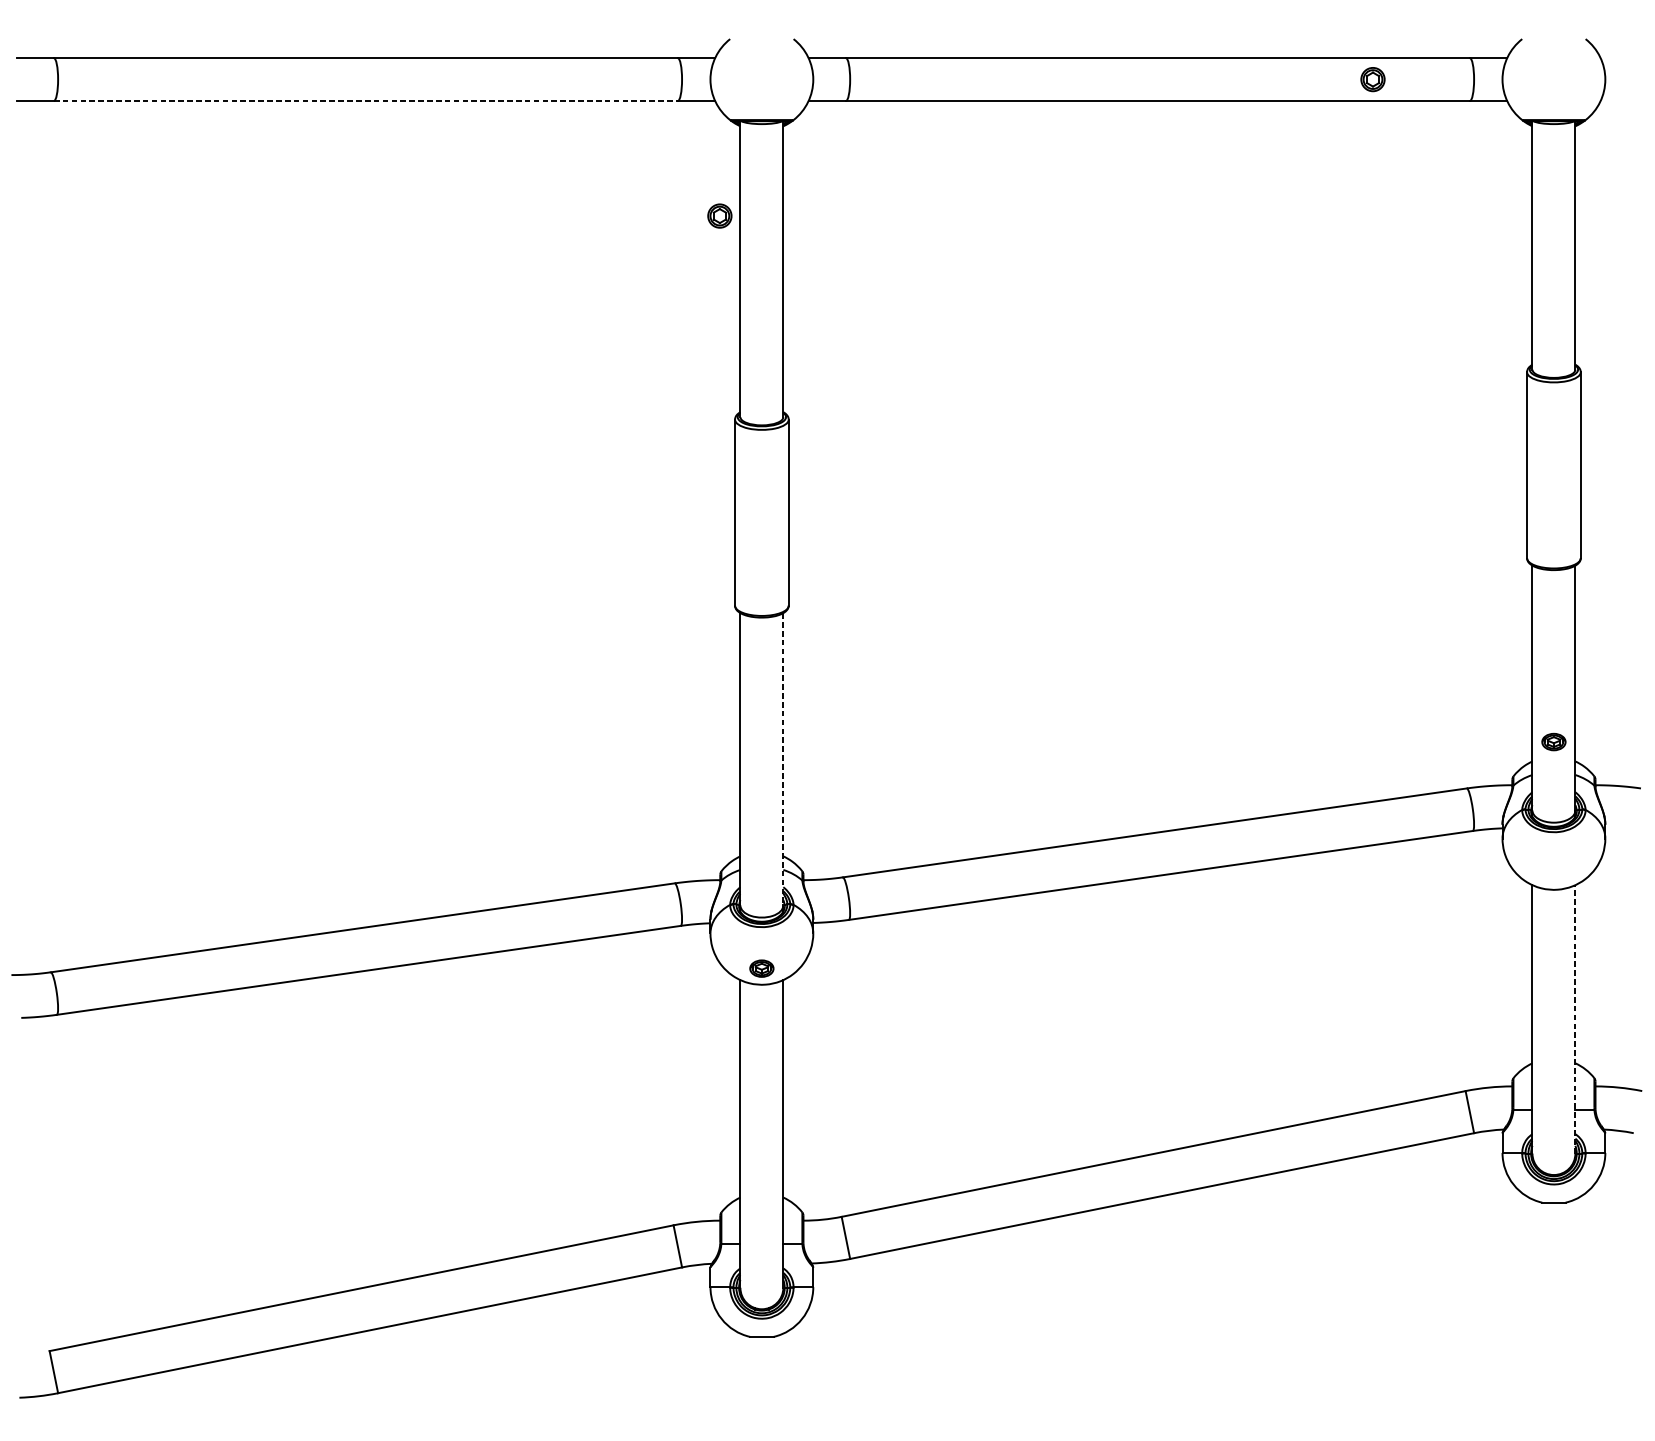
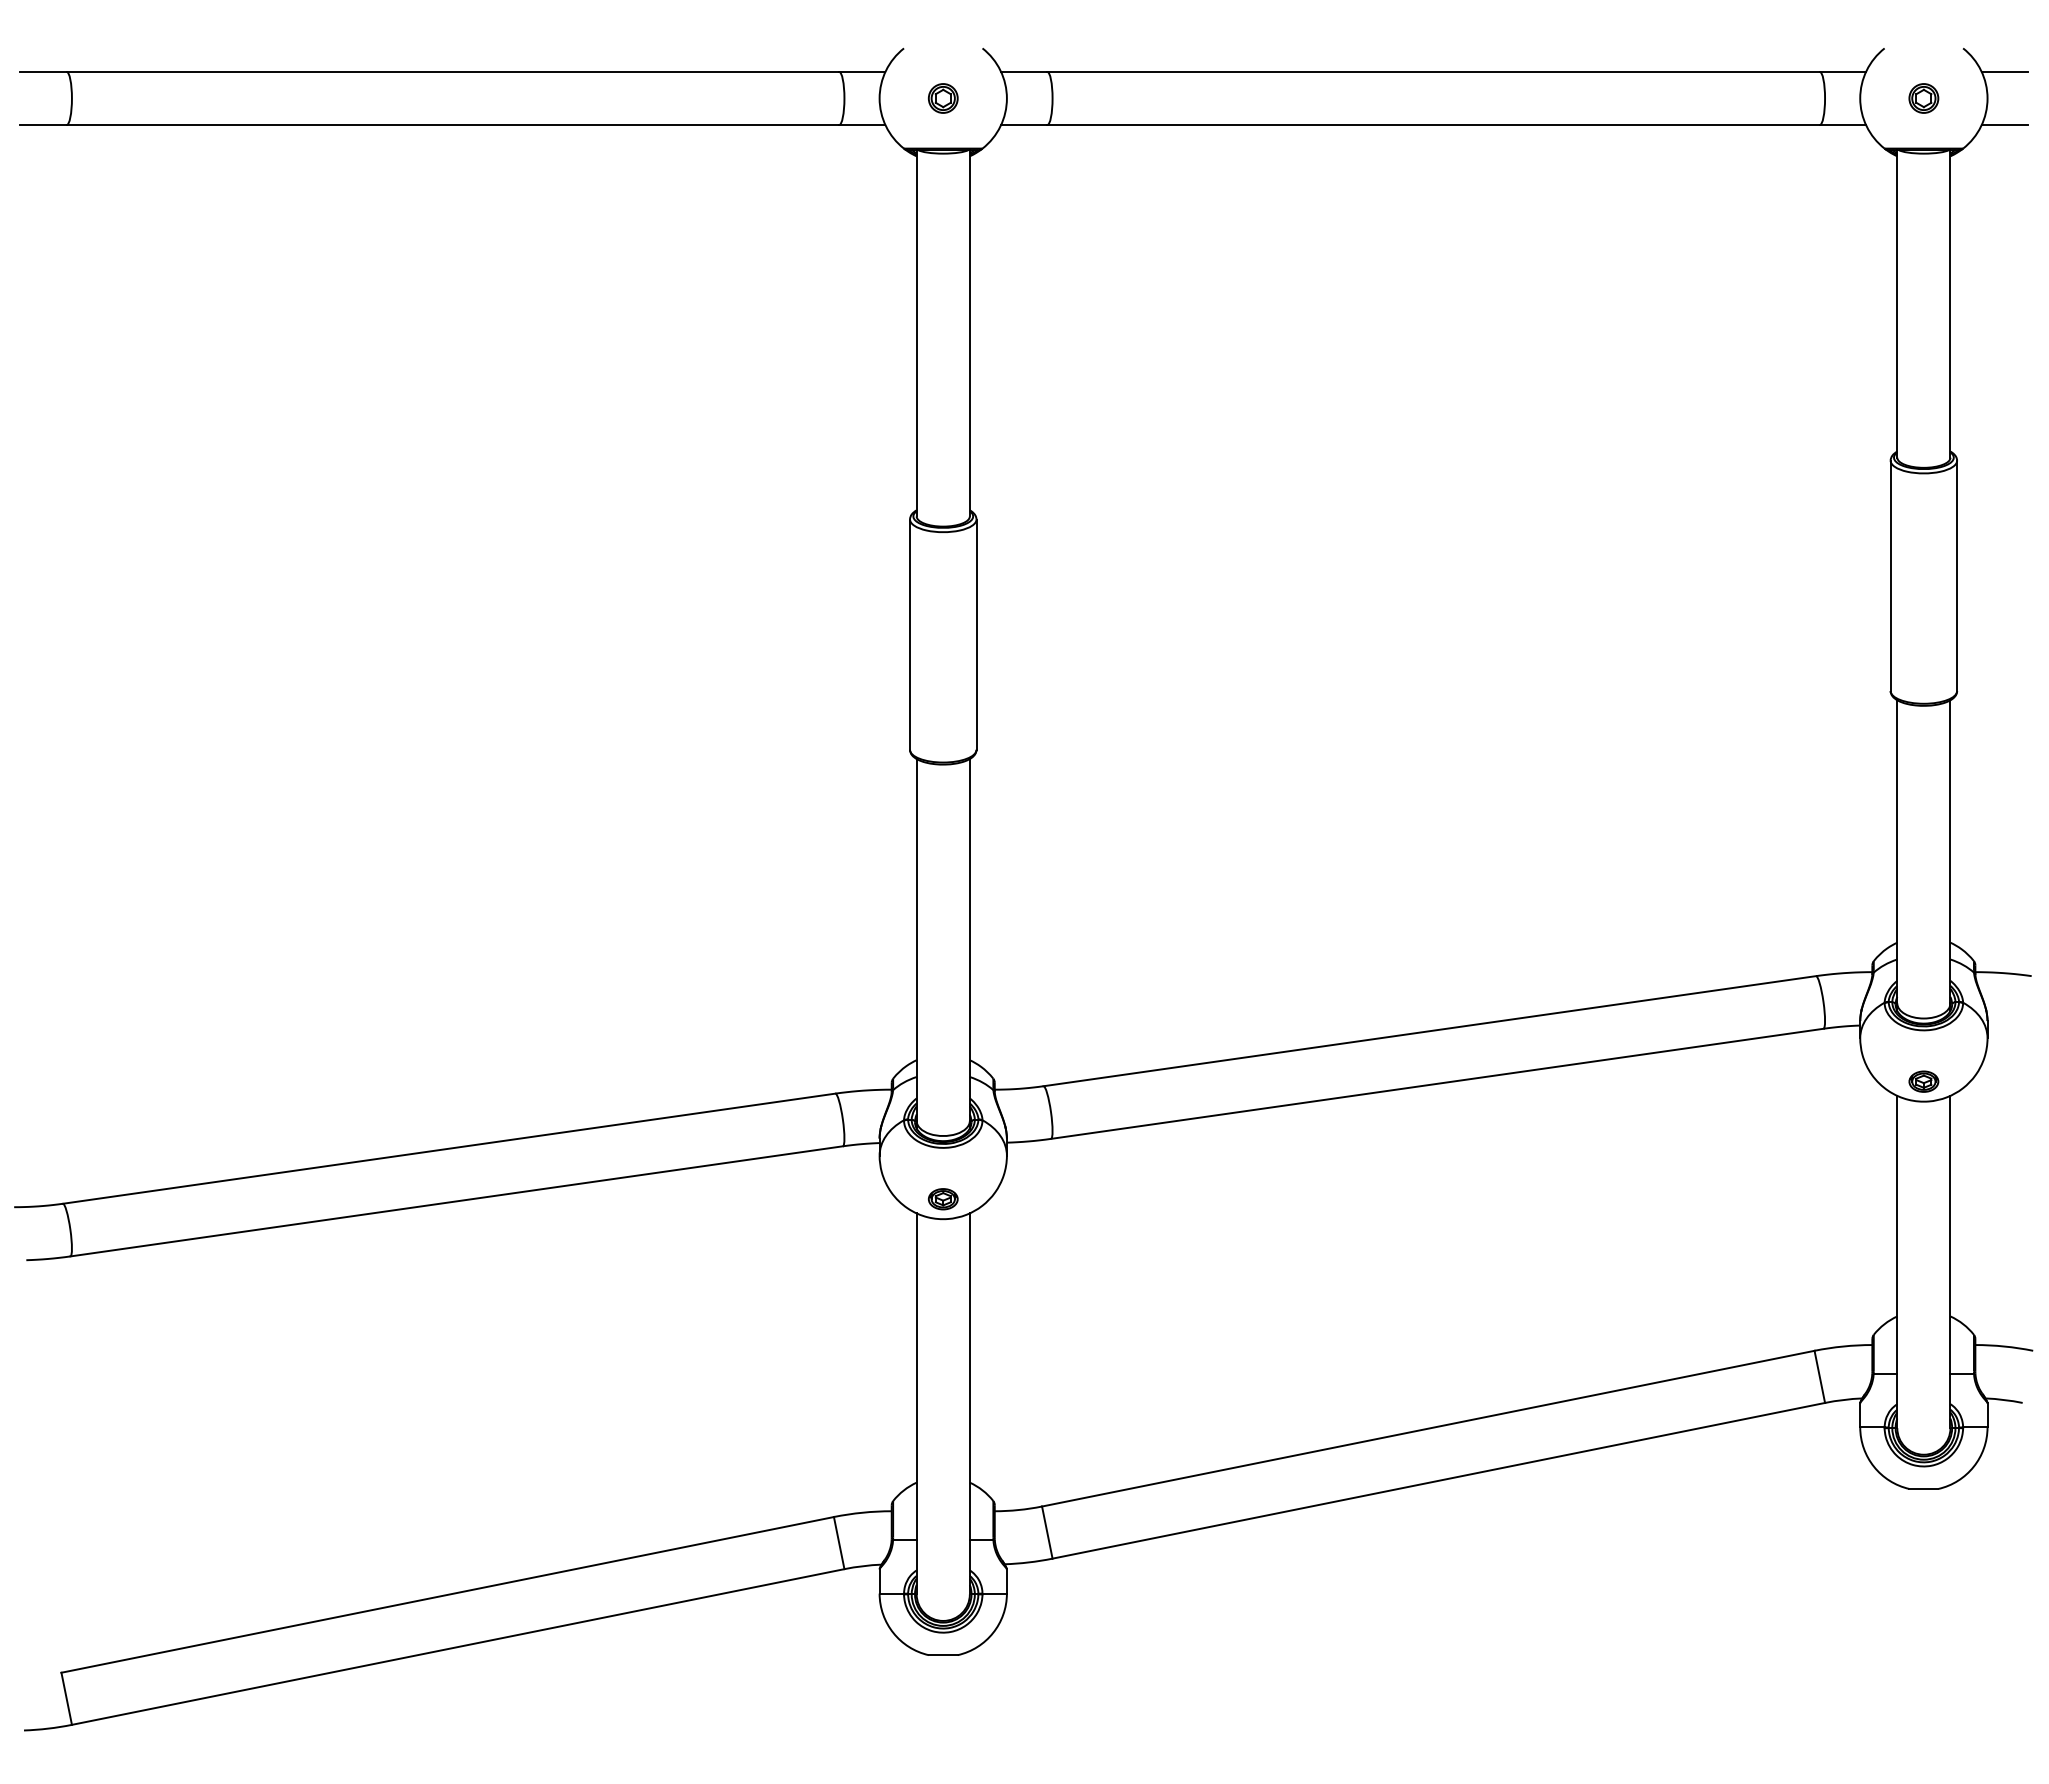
line: (1619, 57) -> (2004, 71), added
part: (1372, 79) -> (1923, 98), moved
line: (366, 101) -> (453, 125), dashed -> solid
line: (1619, 101) -> (2004, 125), added
part: (719, 216) -> (942, 98), moved
part: (1553, 741) -> (1923, 1081), moved
line: (783, 759) -> (969, 940), dashed -> solid
line: (1575, 1018) -> (1950, 1261), dashed -> solid

